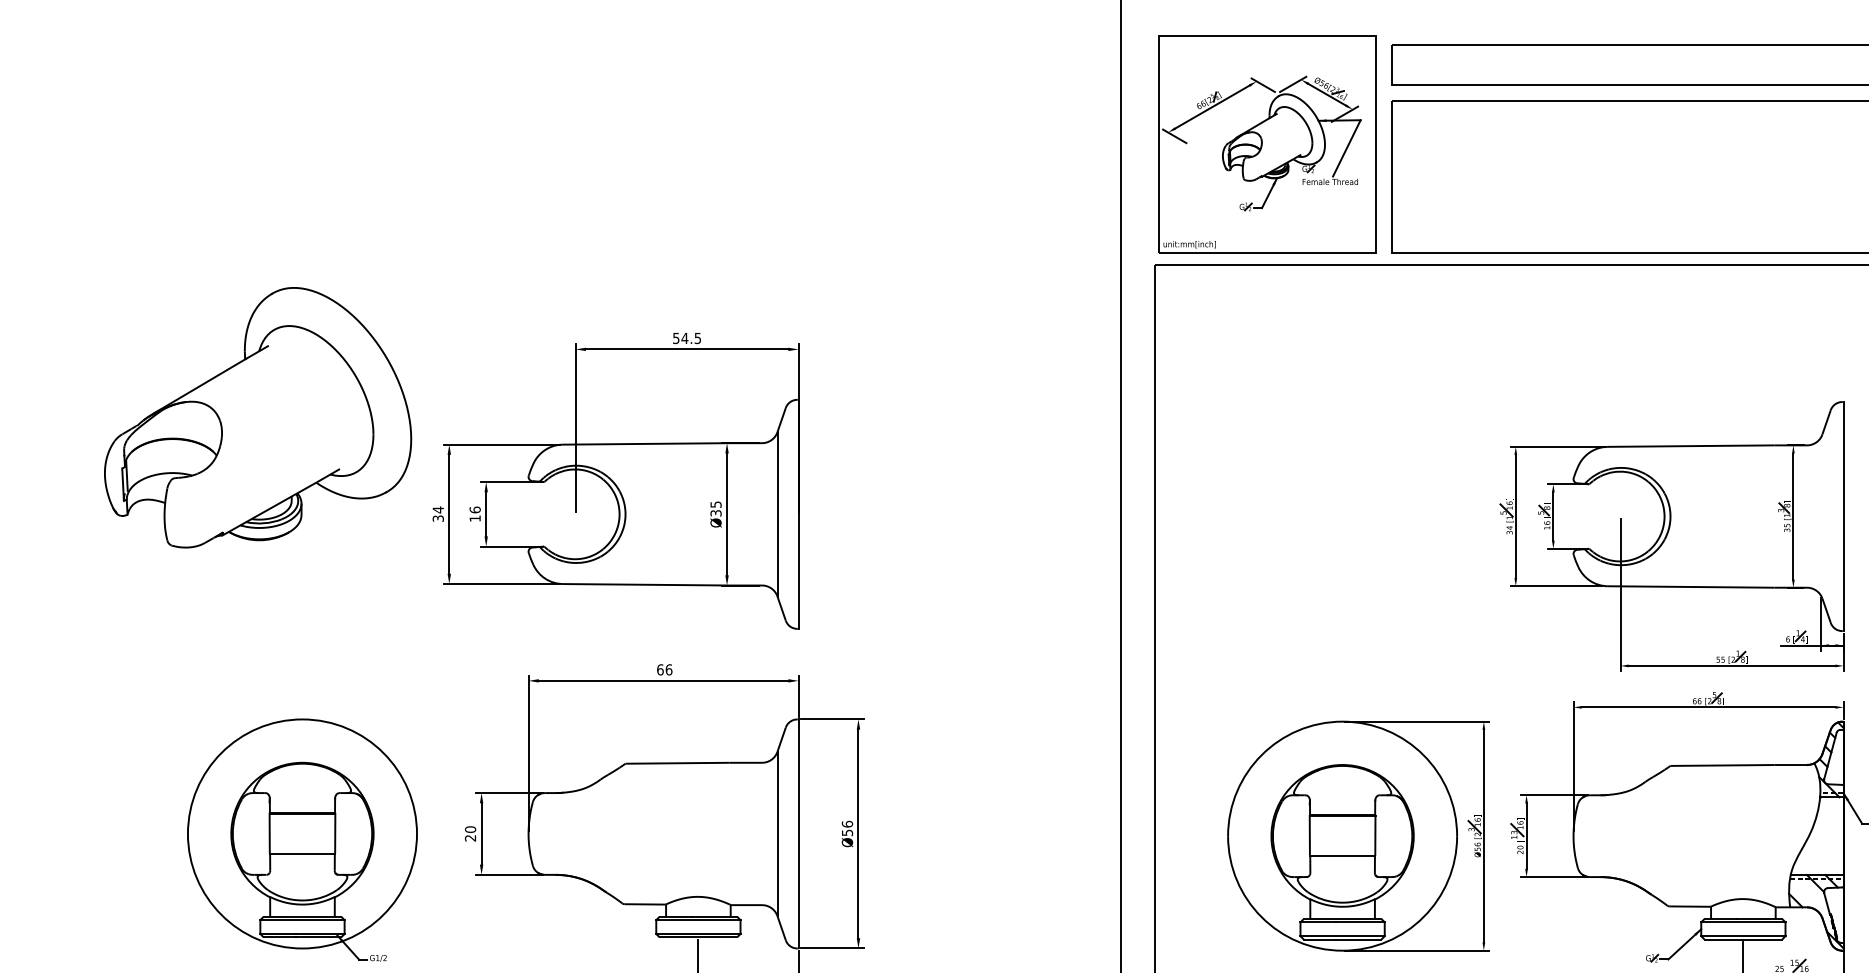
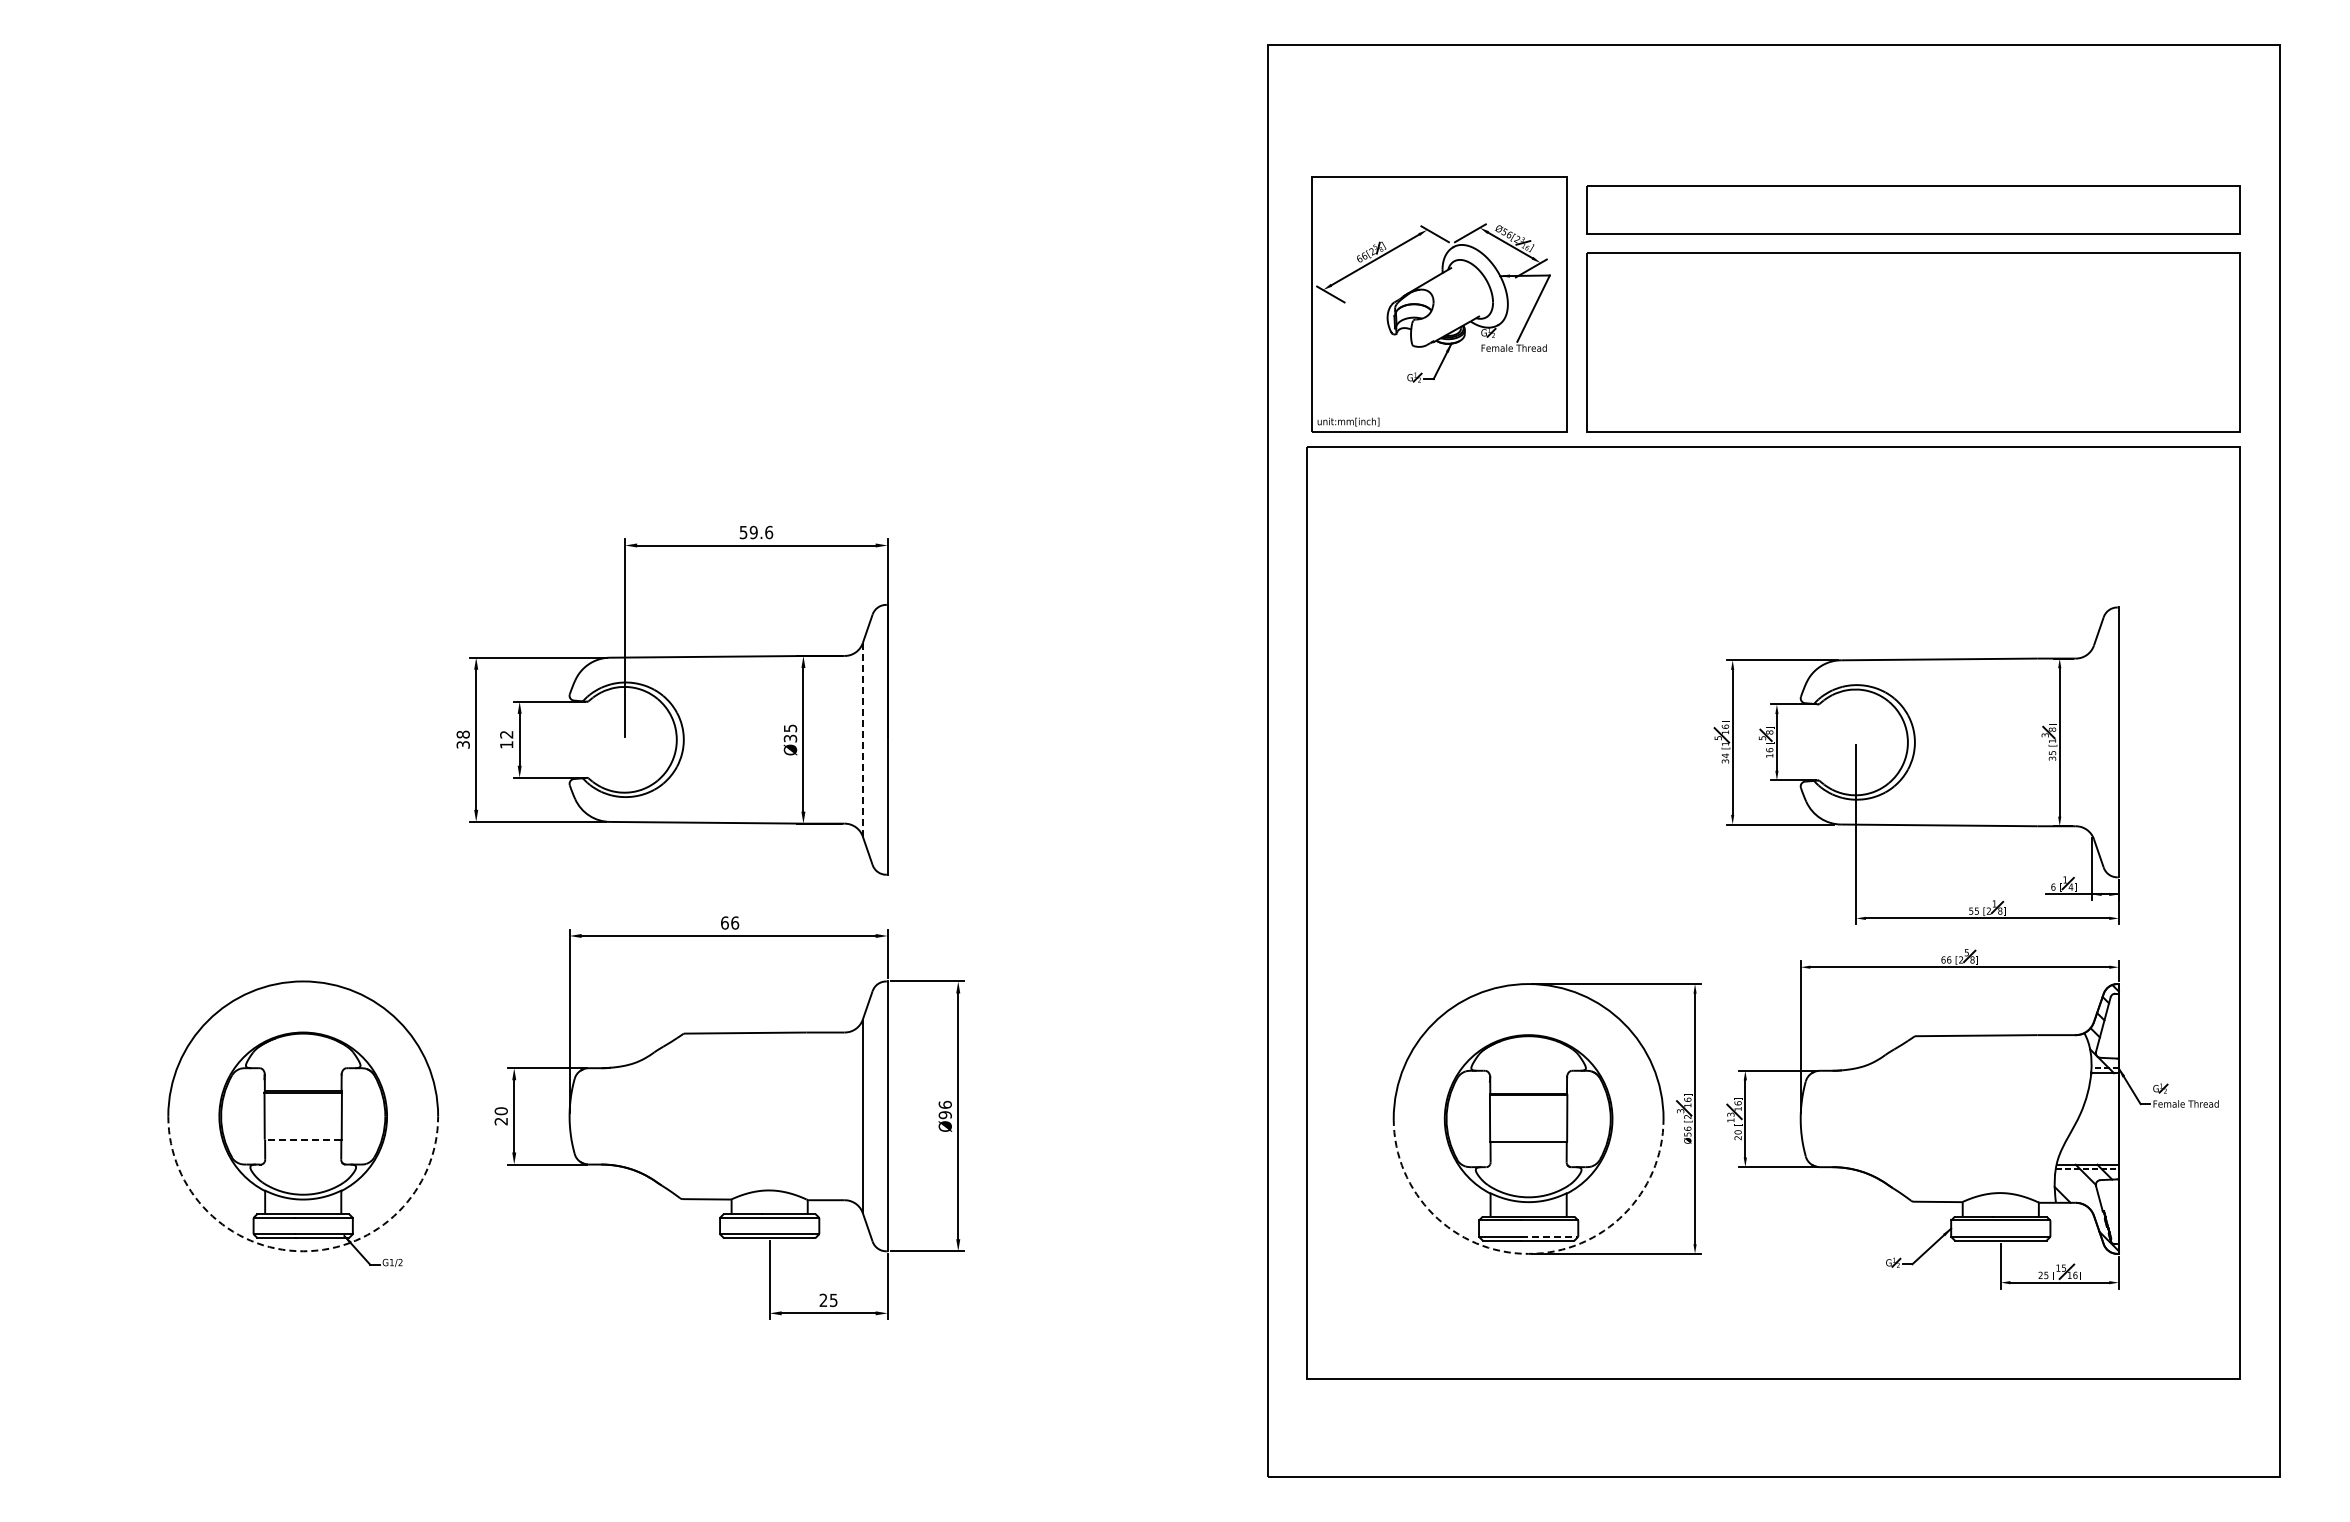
text: (691, 338) -> (761, 532), 54.5 -> 59.6
part: (257, 417) -> (250, 625), removed
text: (437, 509) -> (462, 734), 34 -> 38
text: (475, 509) -> (506, 734), 16 -> 12
line: (777, 514) -> (862, 739), solid -> dashed
text: (846, 833) -> (944, 1115), Ø56 -> Ø96
line: (301, 853) -> (302, 1139), solid -> dashed
line: (1360, 935) -> (1549, 1236), solid -> dashed
arc: (302, 948) -> (303, 1251), solid -> dashed
arc: (1342, 950) -> (1528, 1253), solid -> dashed

